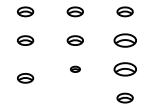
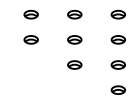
part: (124, 40) -> (117, 39), size x0.71
part: (75, 68) -> (74, 64), size x1.67
part: (124, 68) -> (117, 64), size x0.71
part: (24, 77) -> (30, 72), removed

